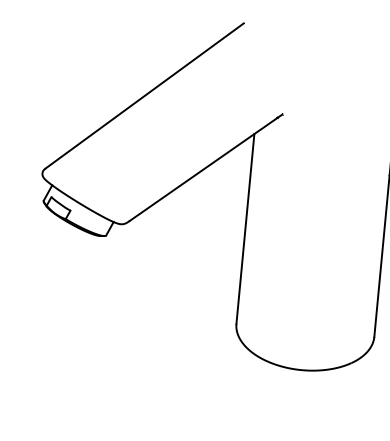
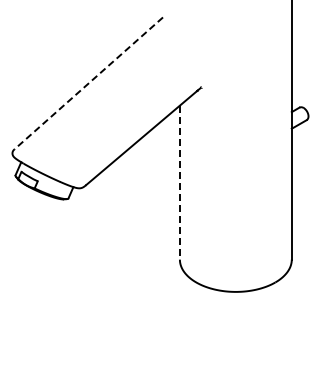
line: (144, 96) -> (88, 83), solid -> dashed
line: (244, 228) -> (179, 182), solid -> dashed

